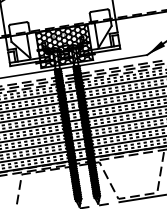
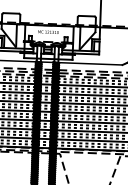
hatch: (64, 46) -> (48, 42), removed

